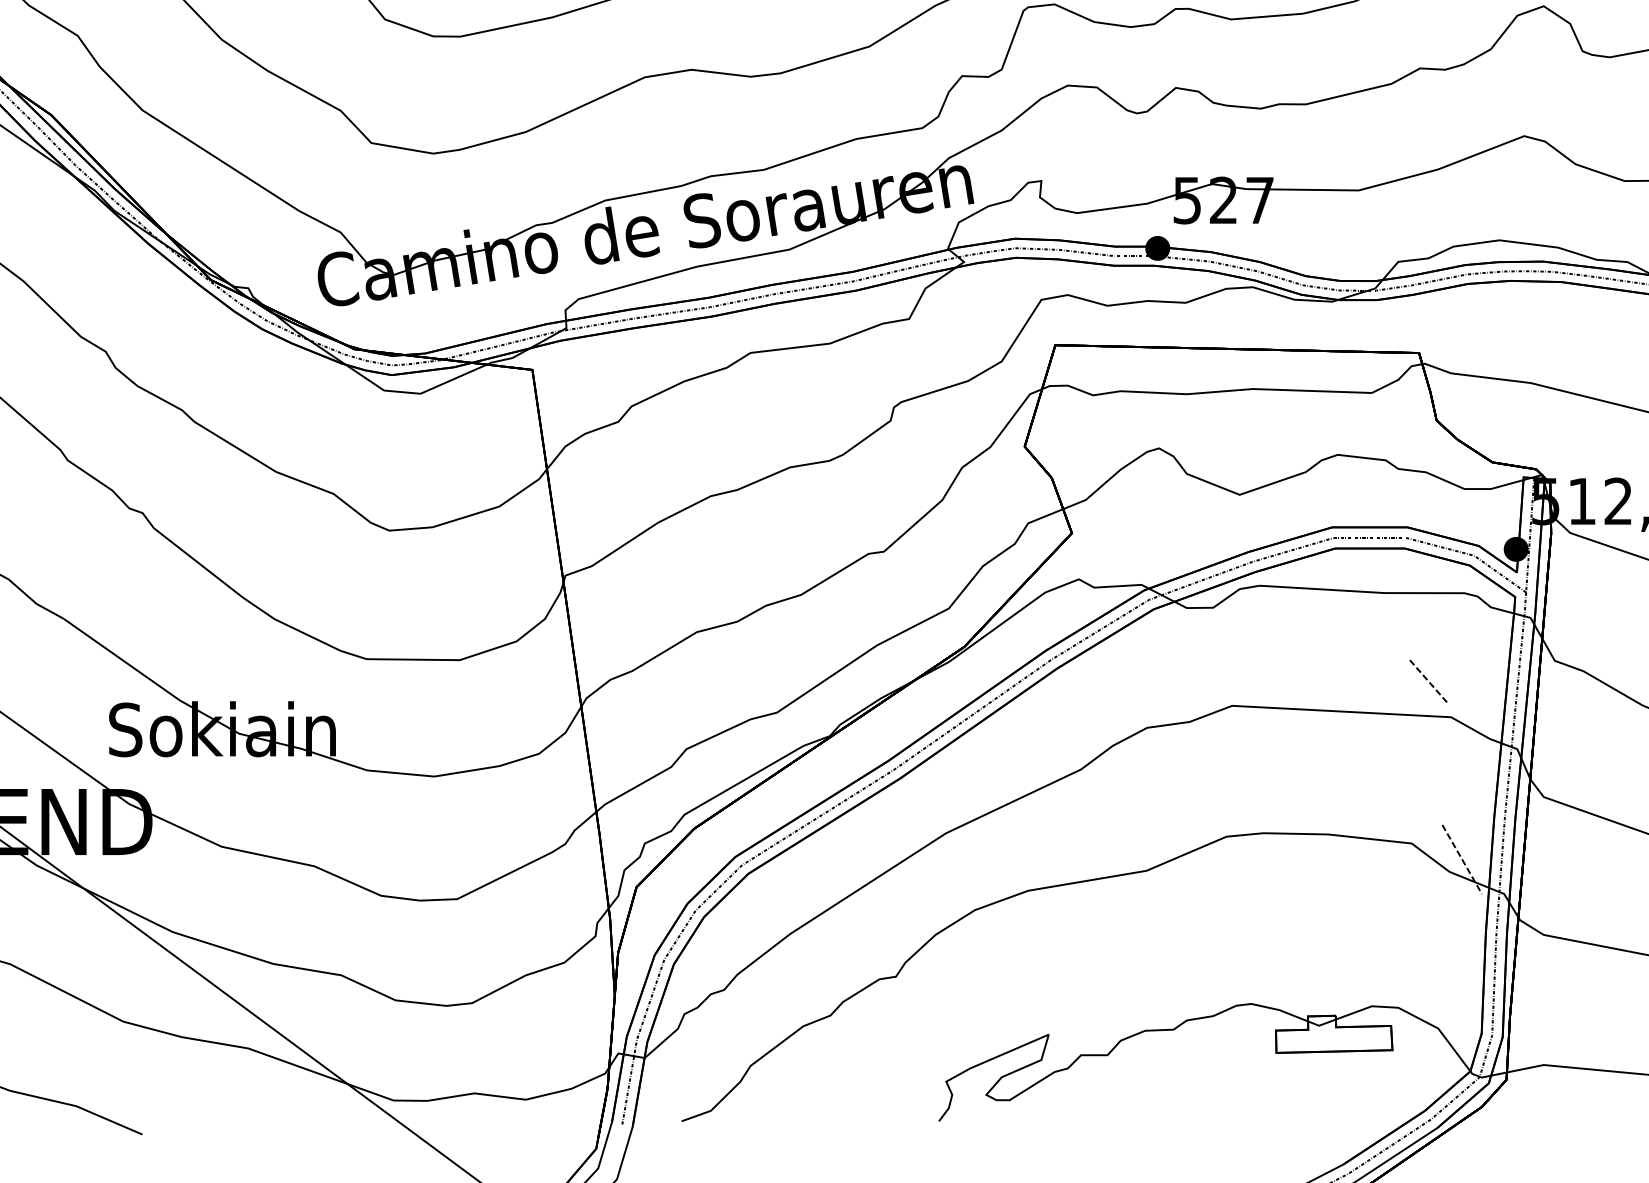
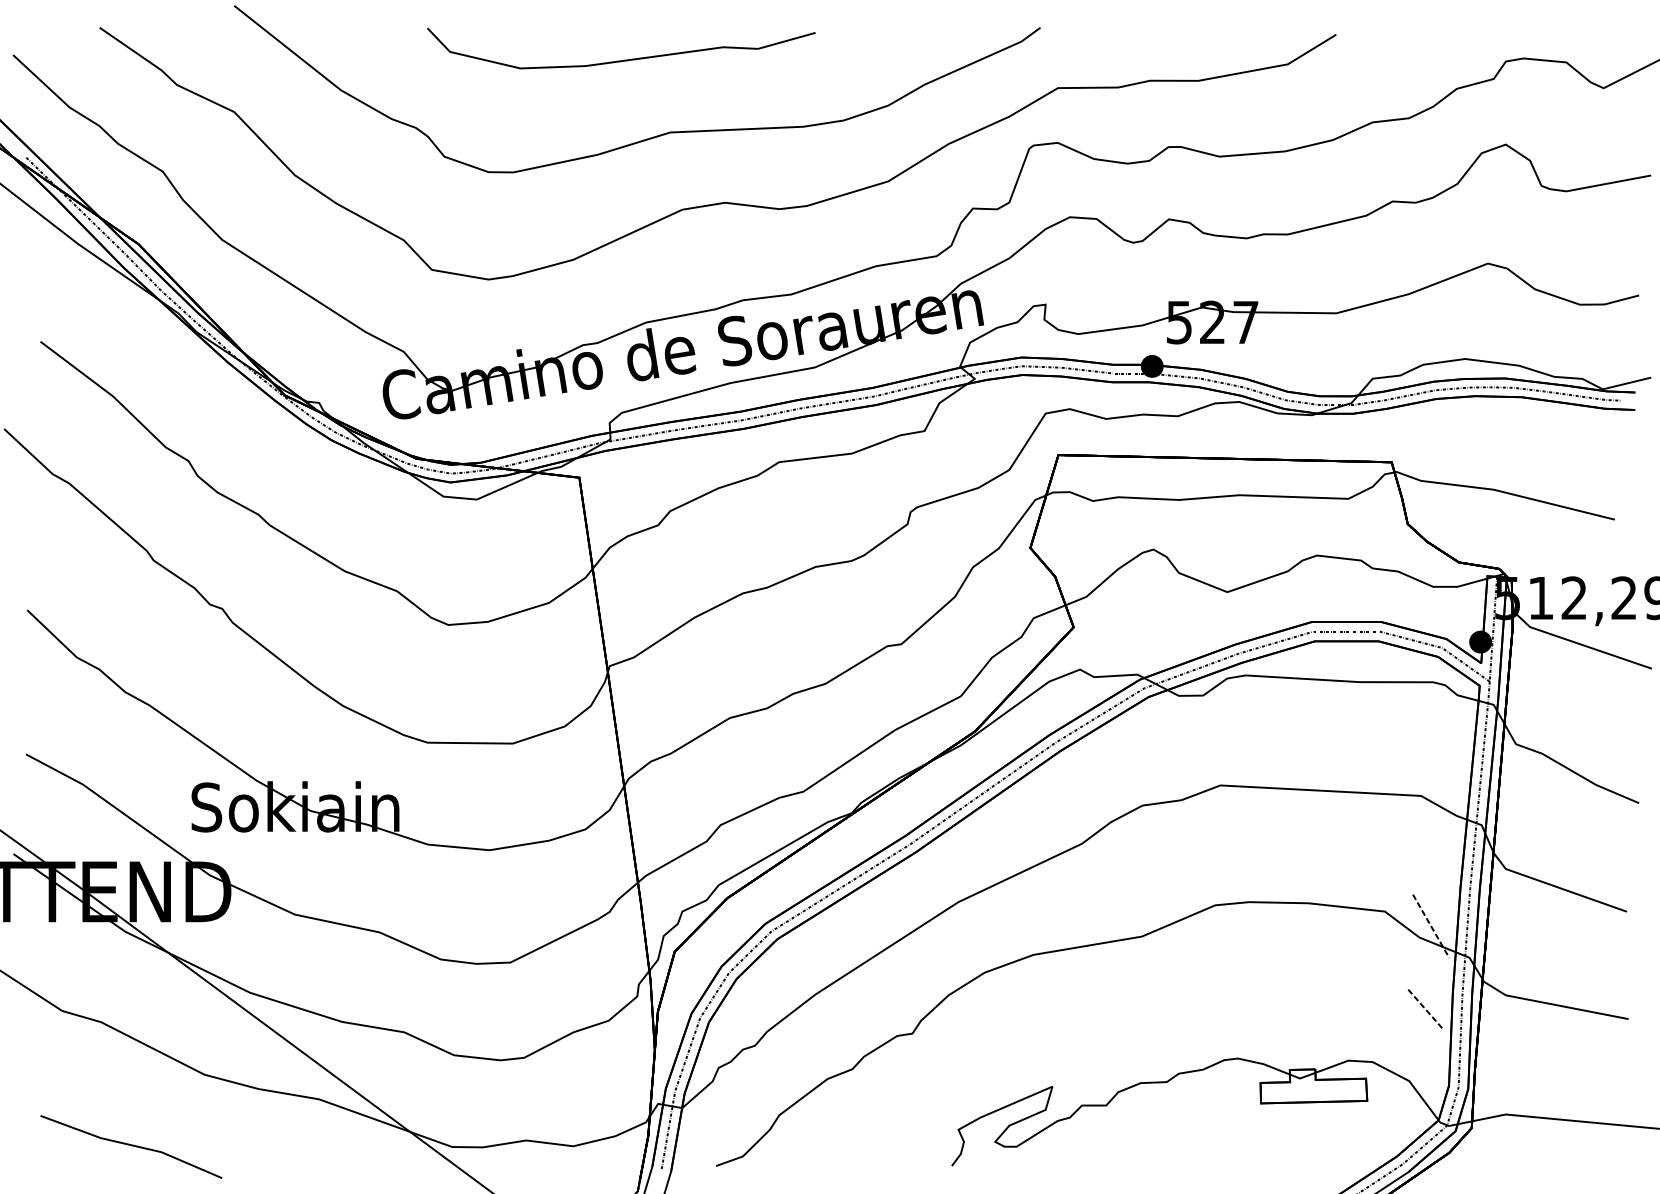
line: (1427, 679) -> (1424, 1007), moved

